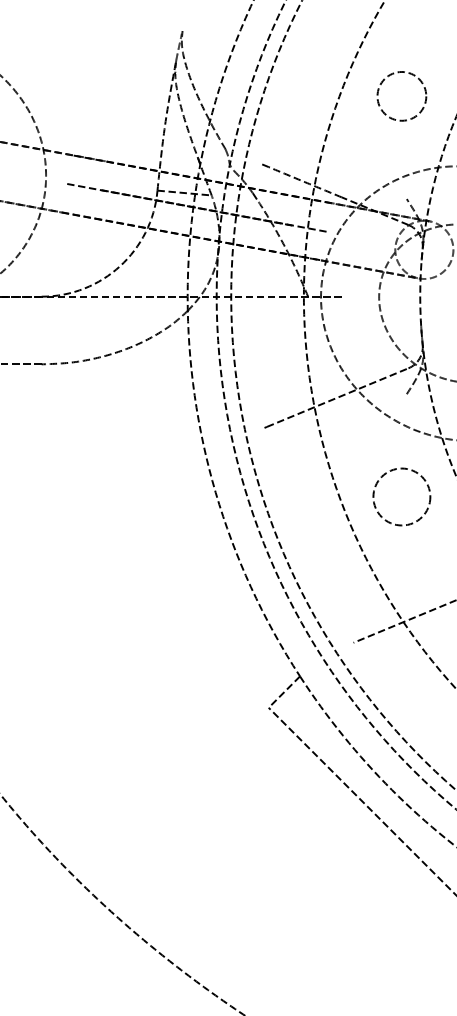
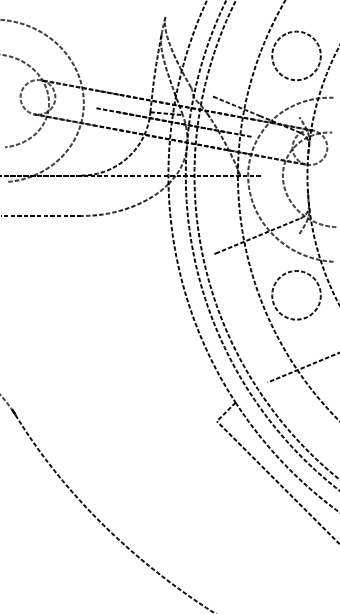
circle: (401, 95) -> (296, 55), size x1.67
circle: (401, 497) -> (296, 295), size x1.43

